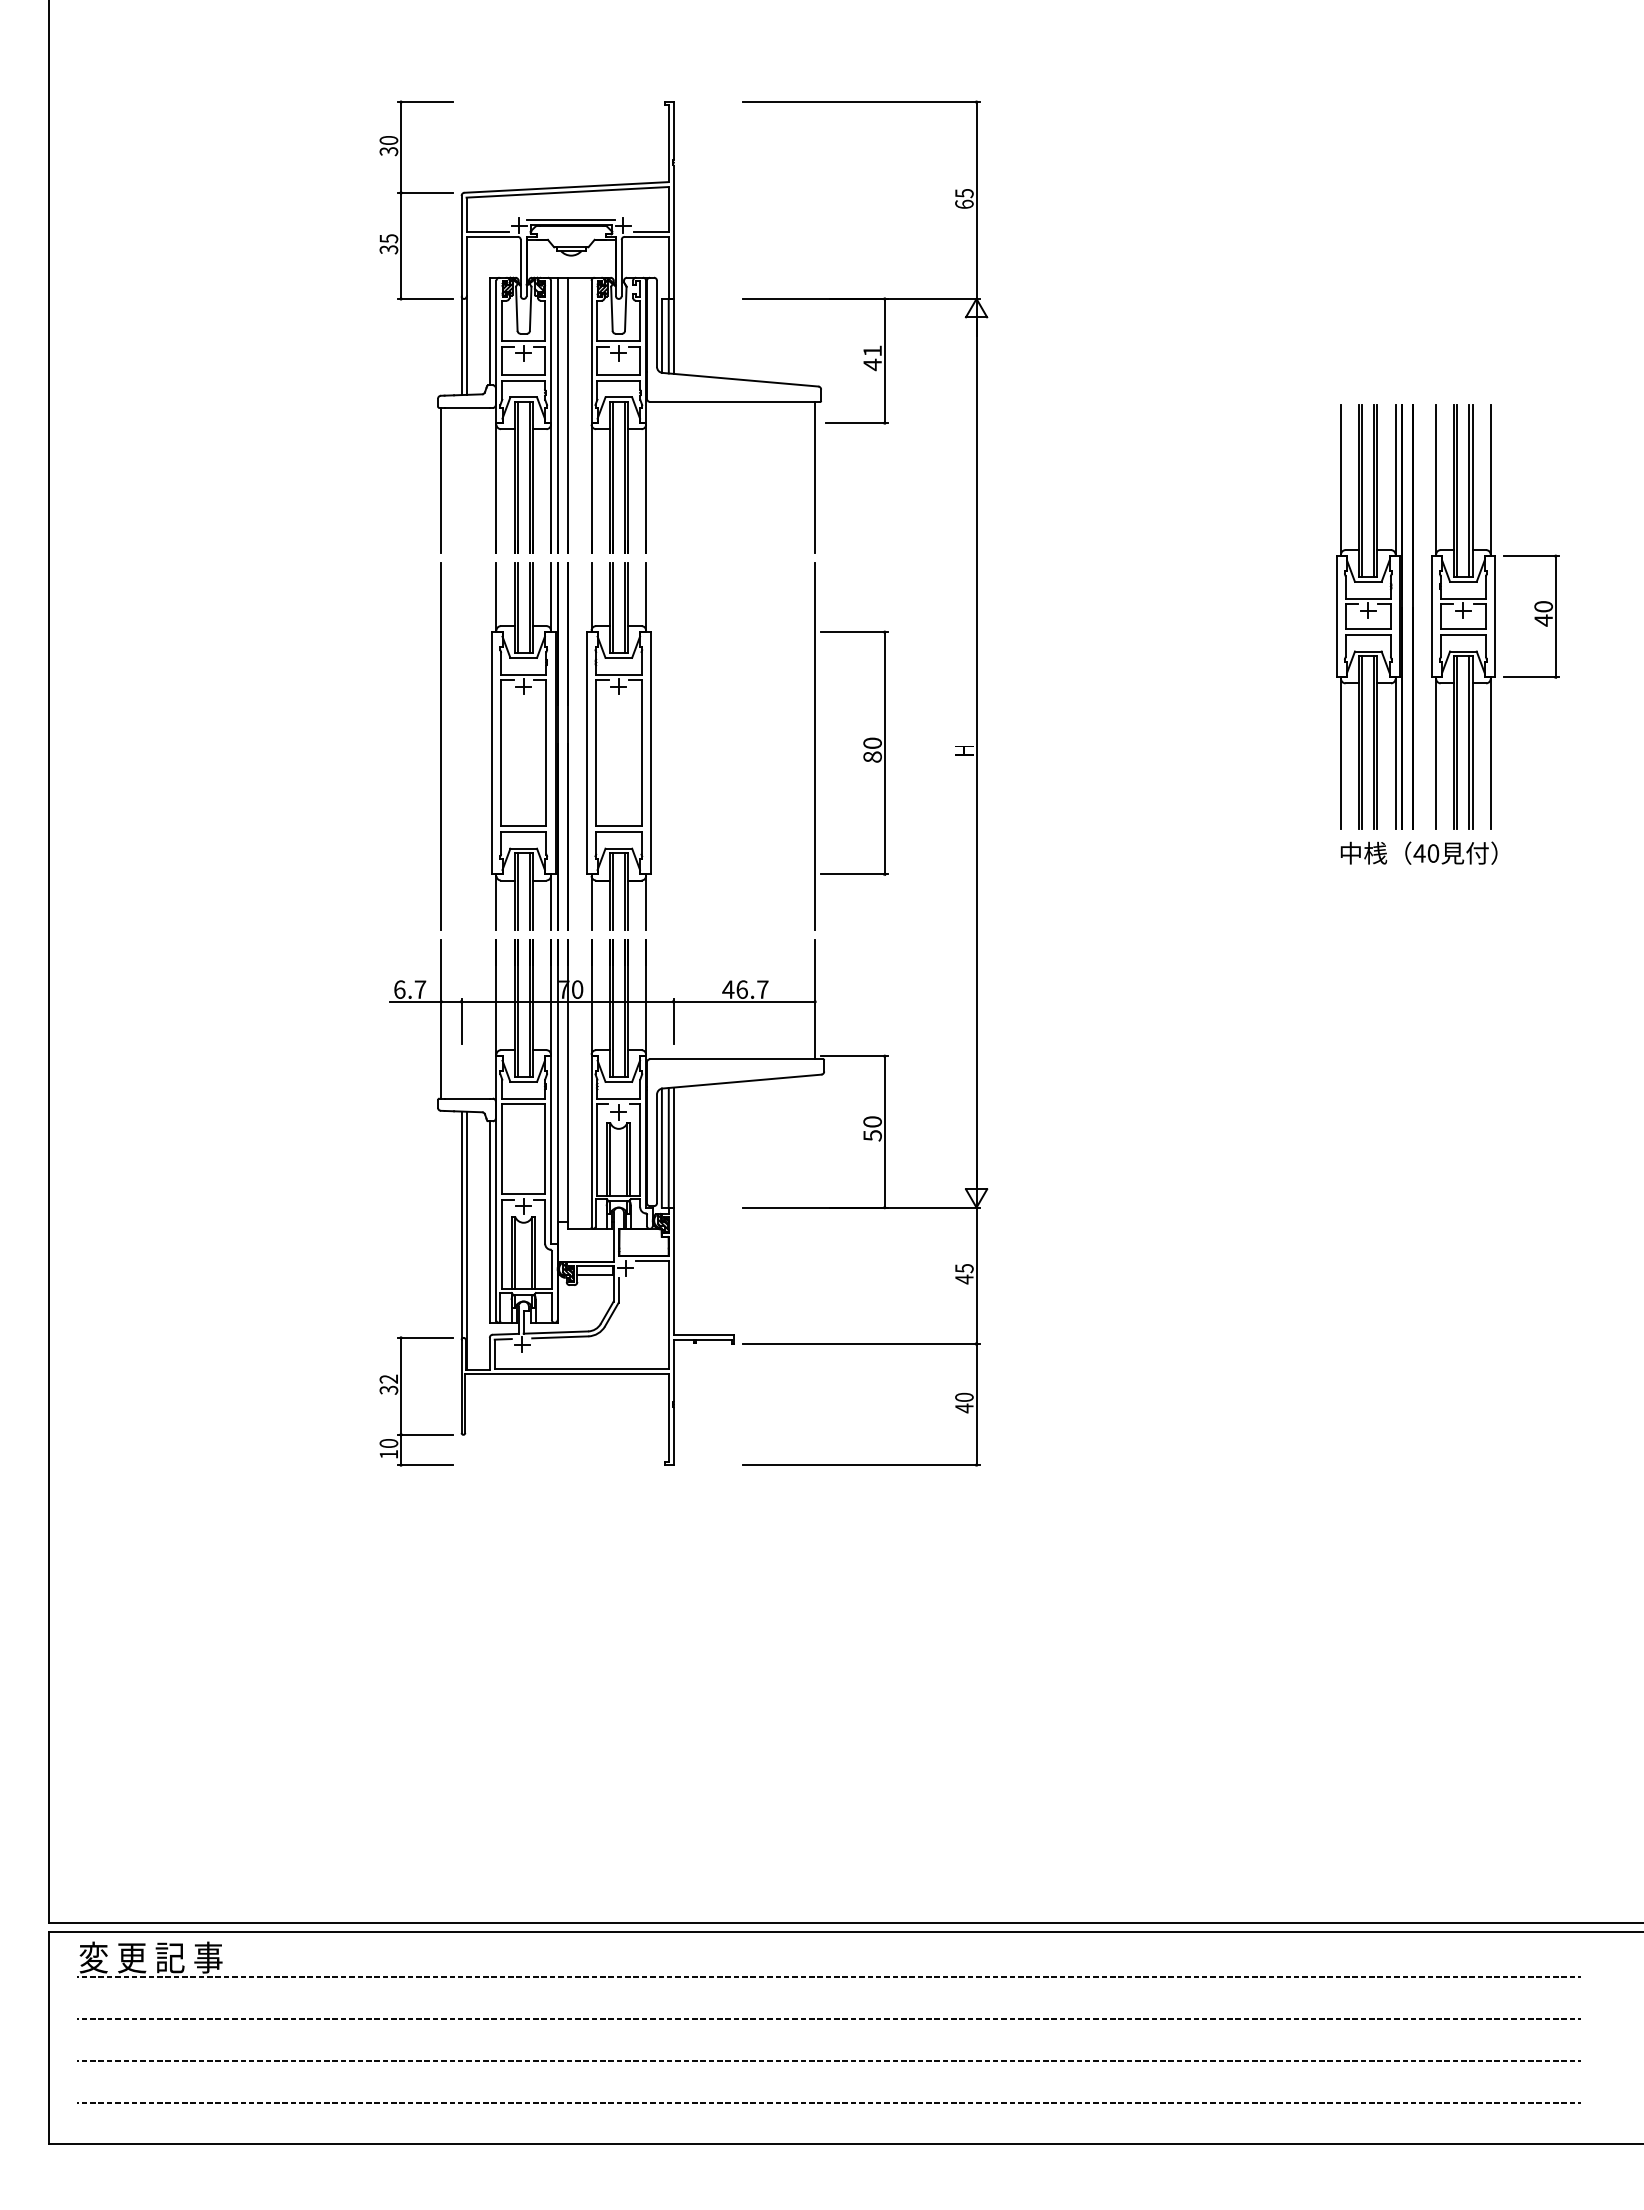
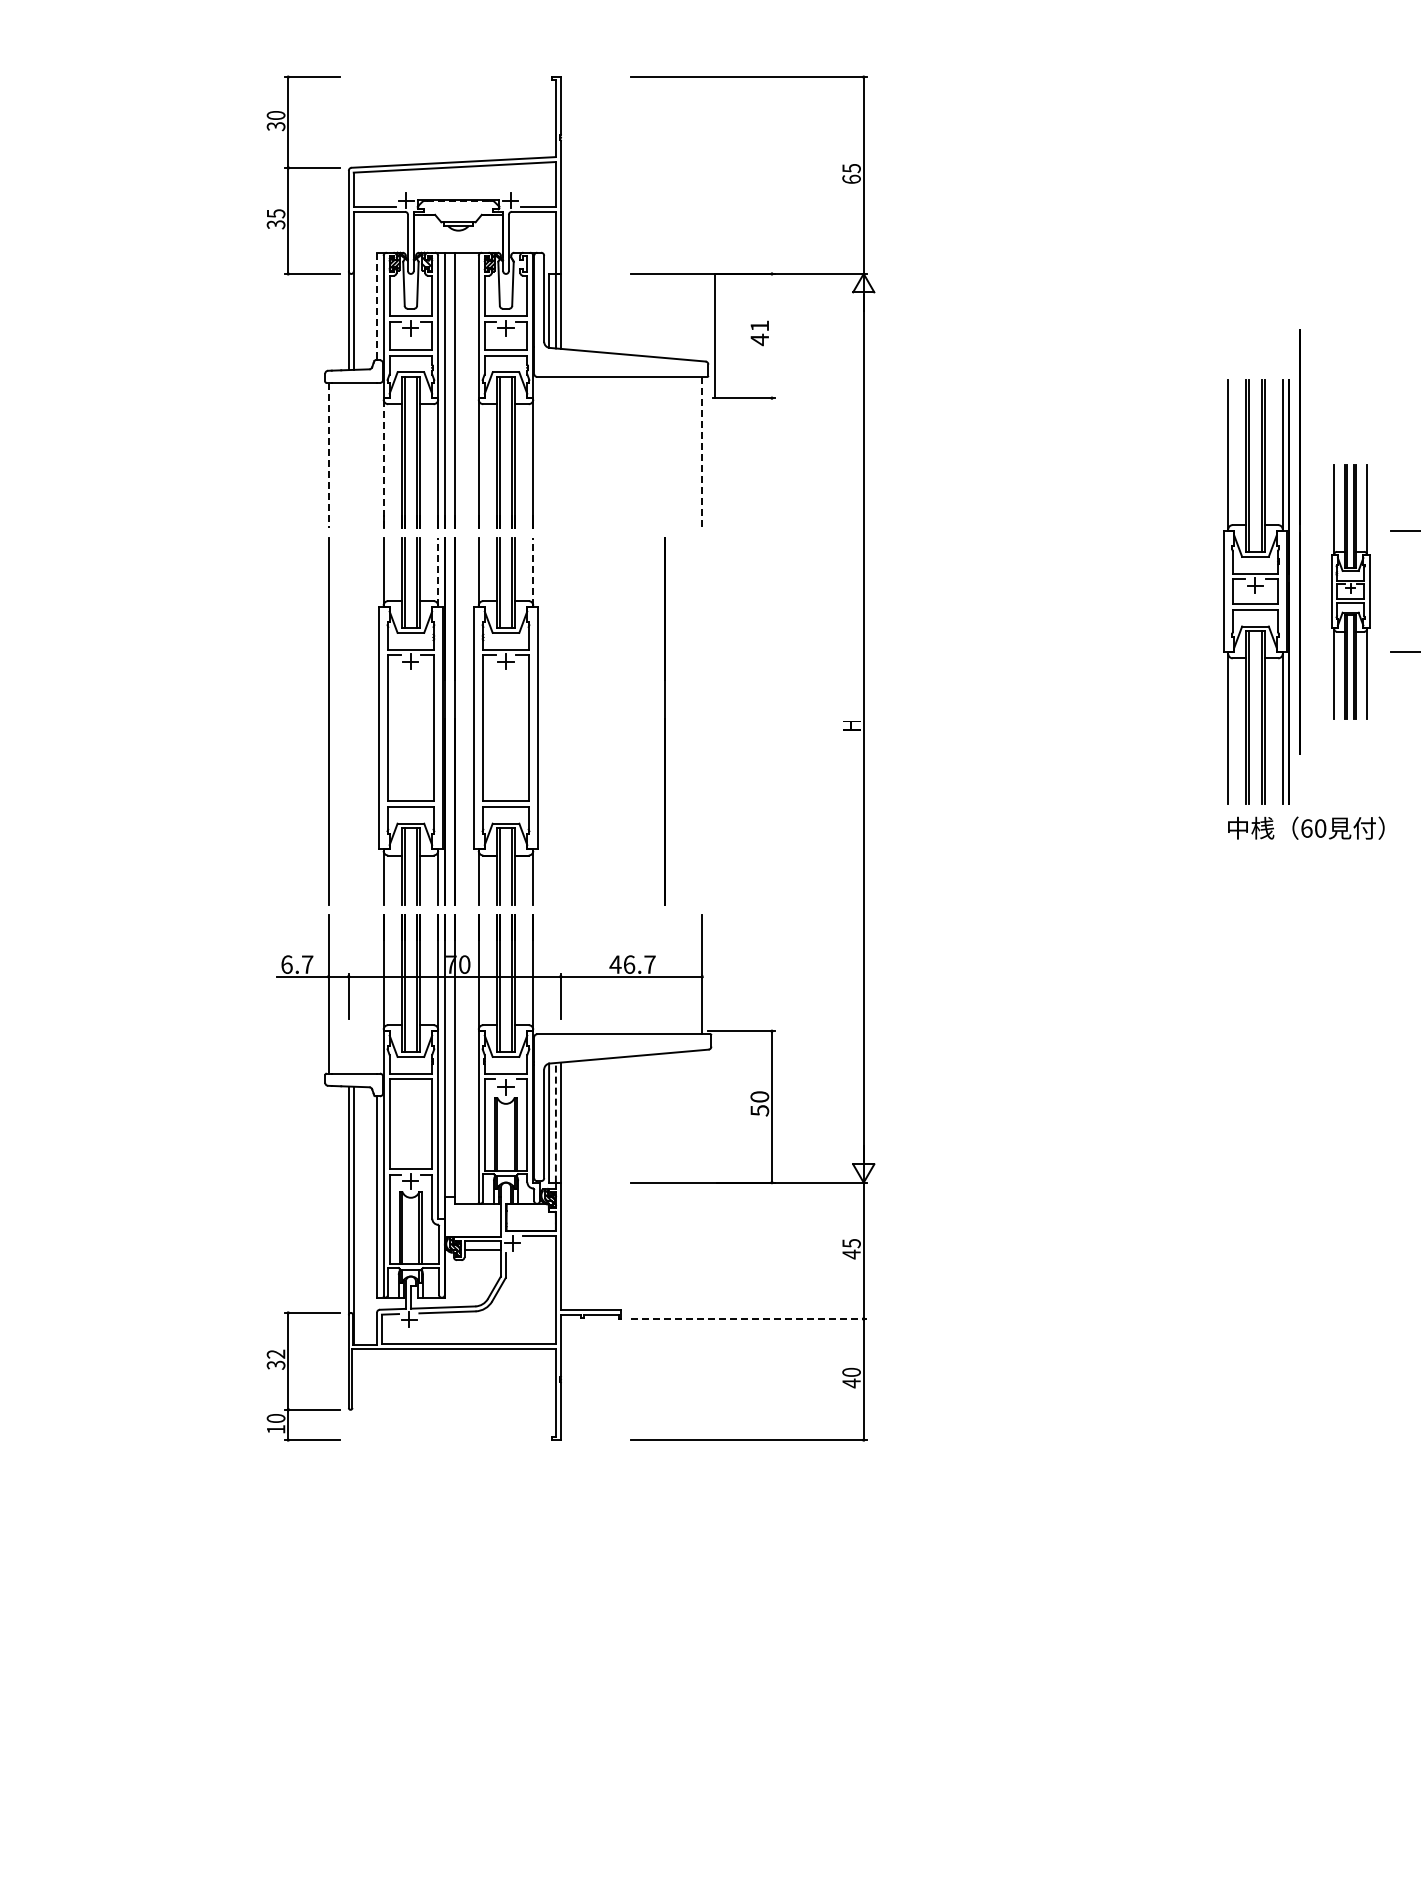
line: (571, 219) -> (458, 194), removed
line: (572, 226) -> (459, 201), solid -> dashed
line: (489, 331) -> (376, 306), solid -> dashed
line: (884, 360) -> (714, 335), moved
line: (815, 477) -> (702, 452), solid -> dashed
line: (441, 480) -> (328, 455), solid -> dashed
line: (496, 489) -> (383, 464), solid -> dashed
line: (550, 596) -> (437, 571), solid -> dashed
line: (646, 596) -> (533, 571), solid -> dashed
line: (1412, 616) -> (1299, 541), moved
part: (1463, 616) -> (1350, 591), size x0.6
part: (863, 745) -> (750, 720), removed
line: (777, 746) -> (664, 721), added
text: (1419, 853) -> (1306, 828), 40 -> 60
line: (668, 1147) -> (555, 1122), solid -> dashed
line: (861, 1343) -> (748, 1318), solid -> dashed

